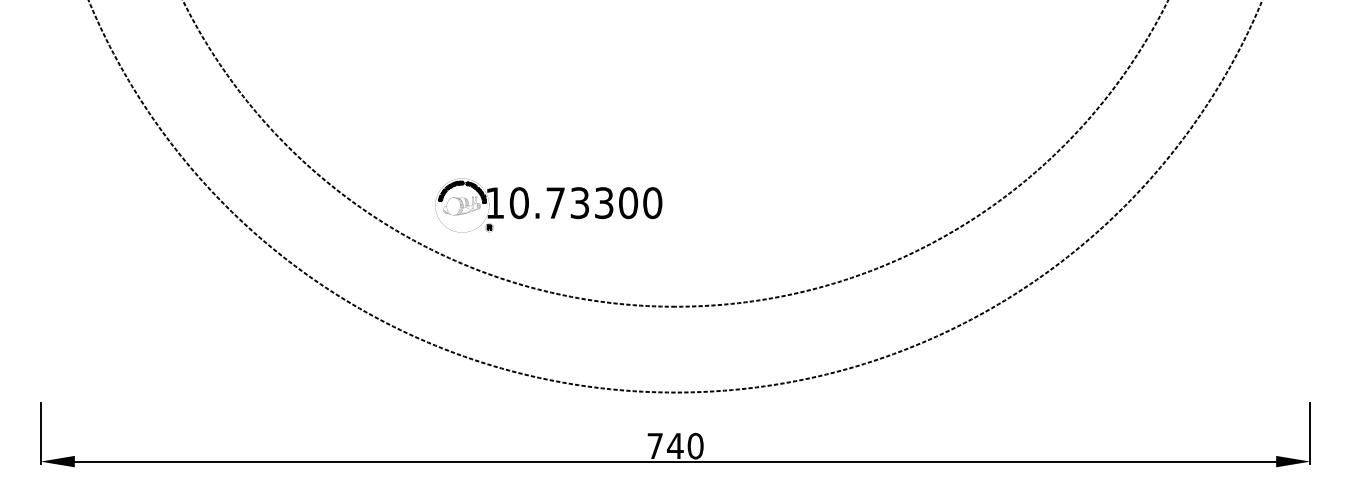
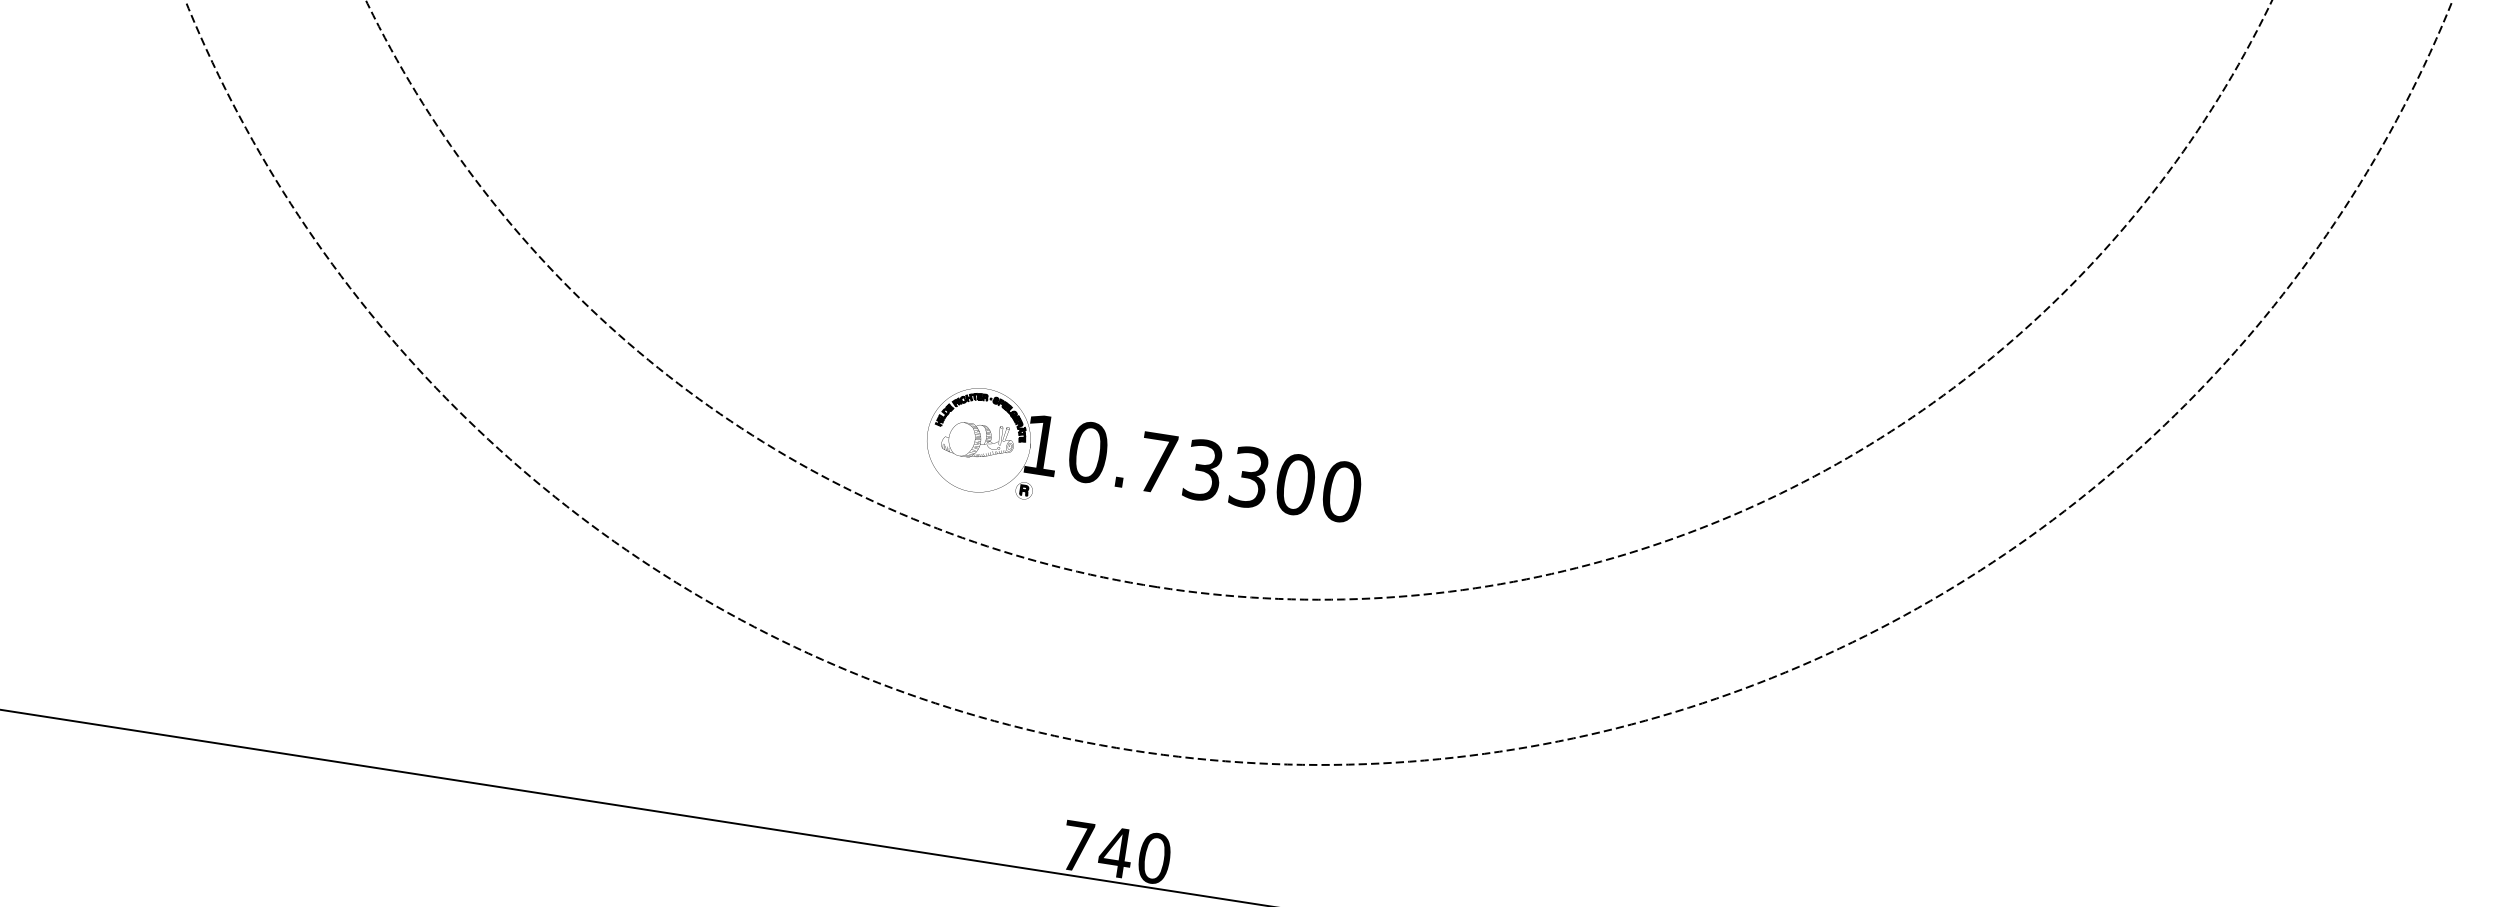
part: (554, 206) -> (1154, 469), moved

